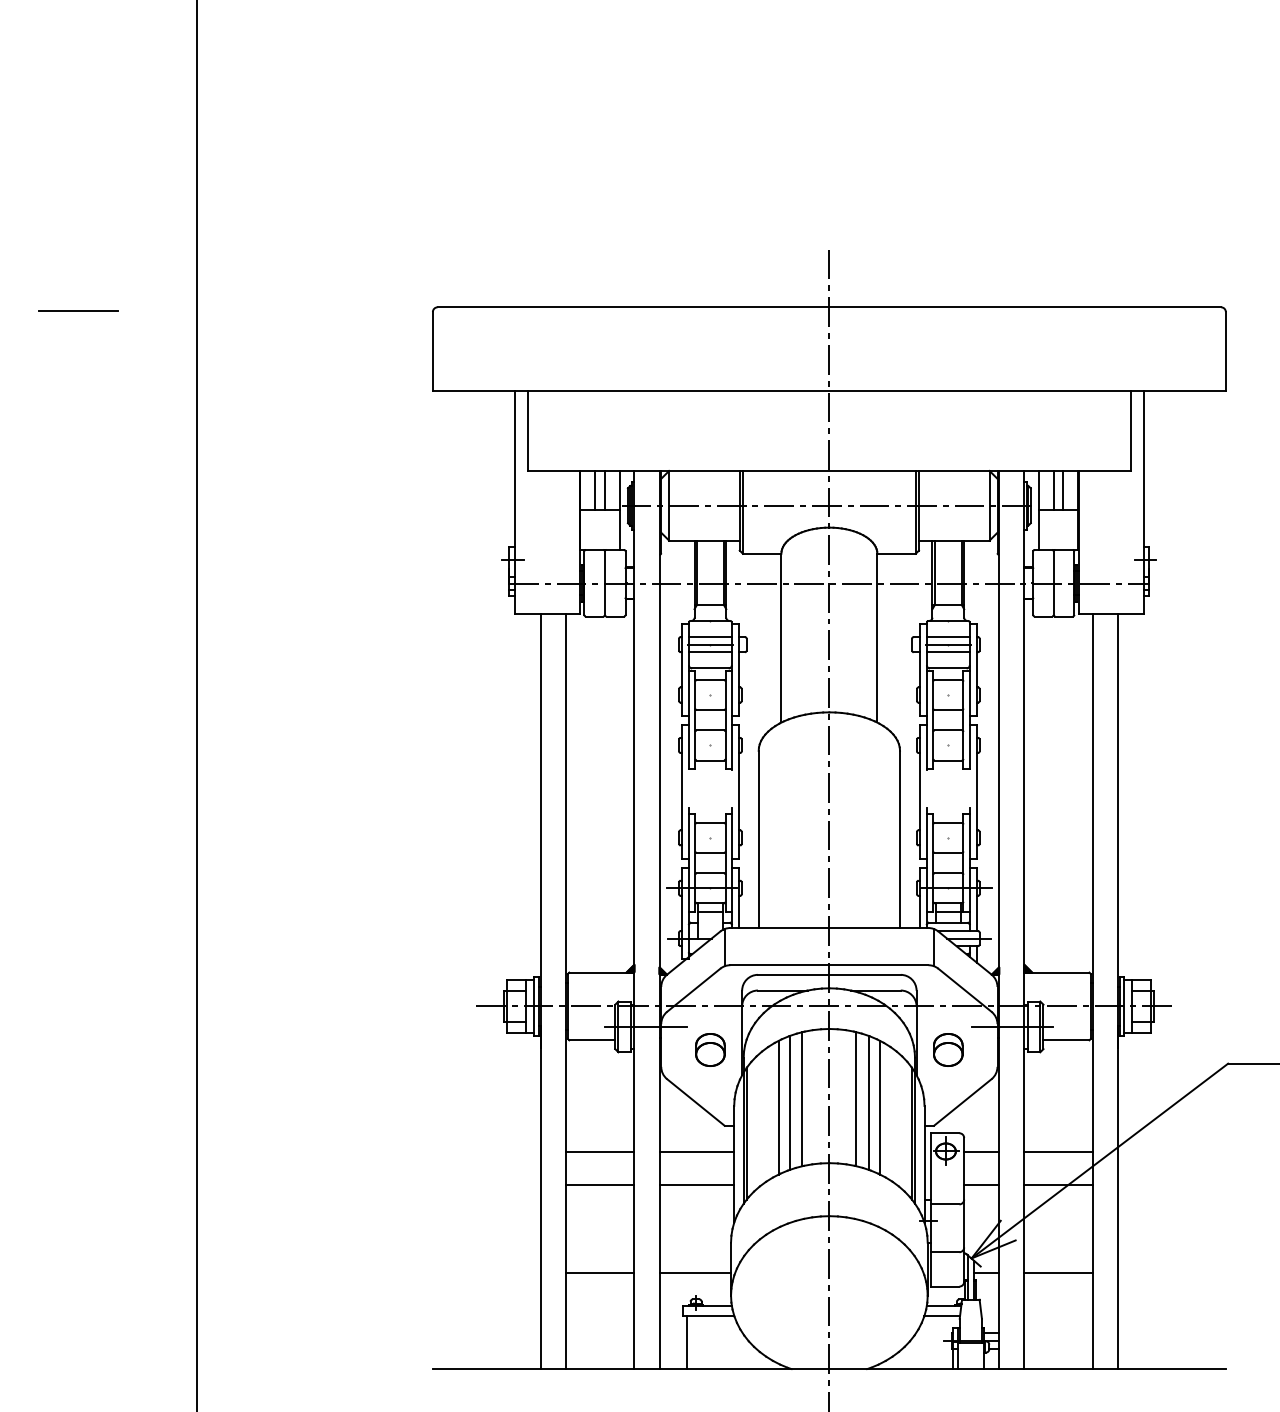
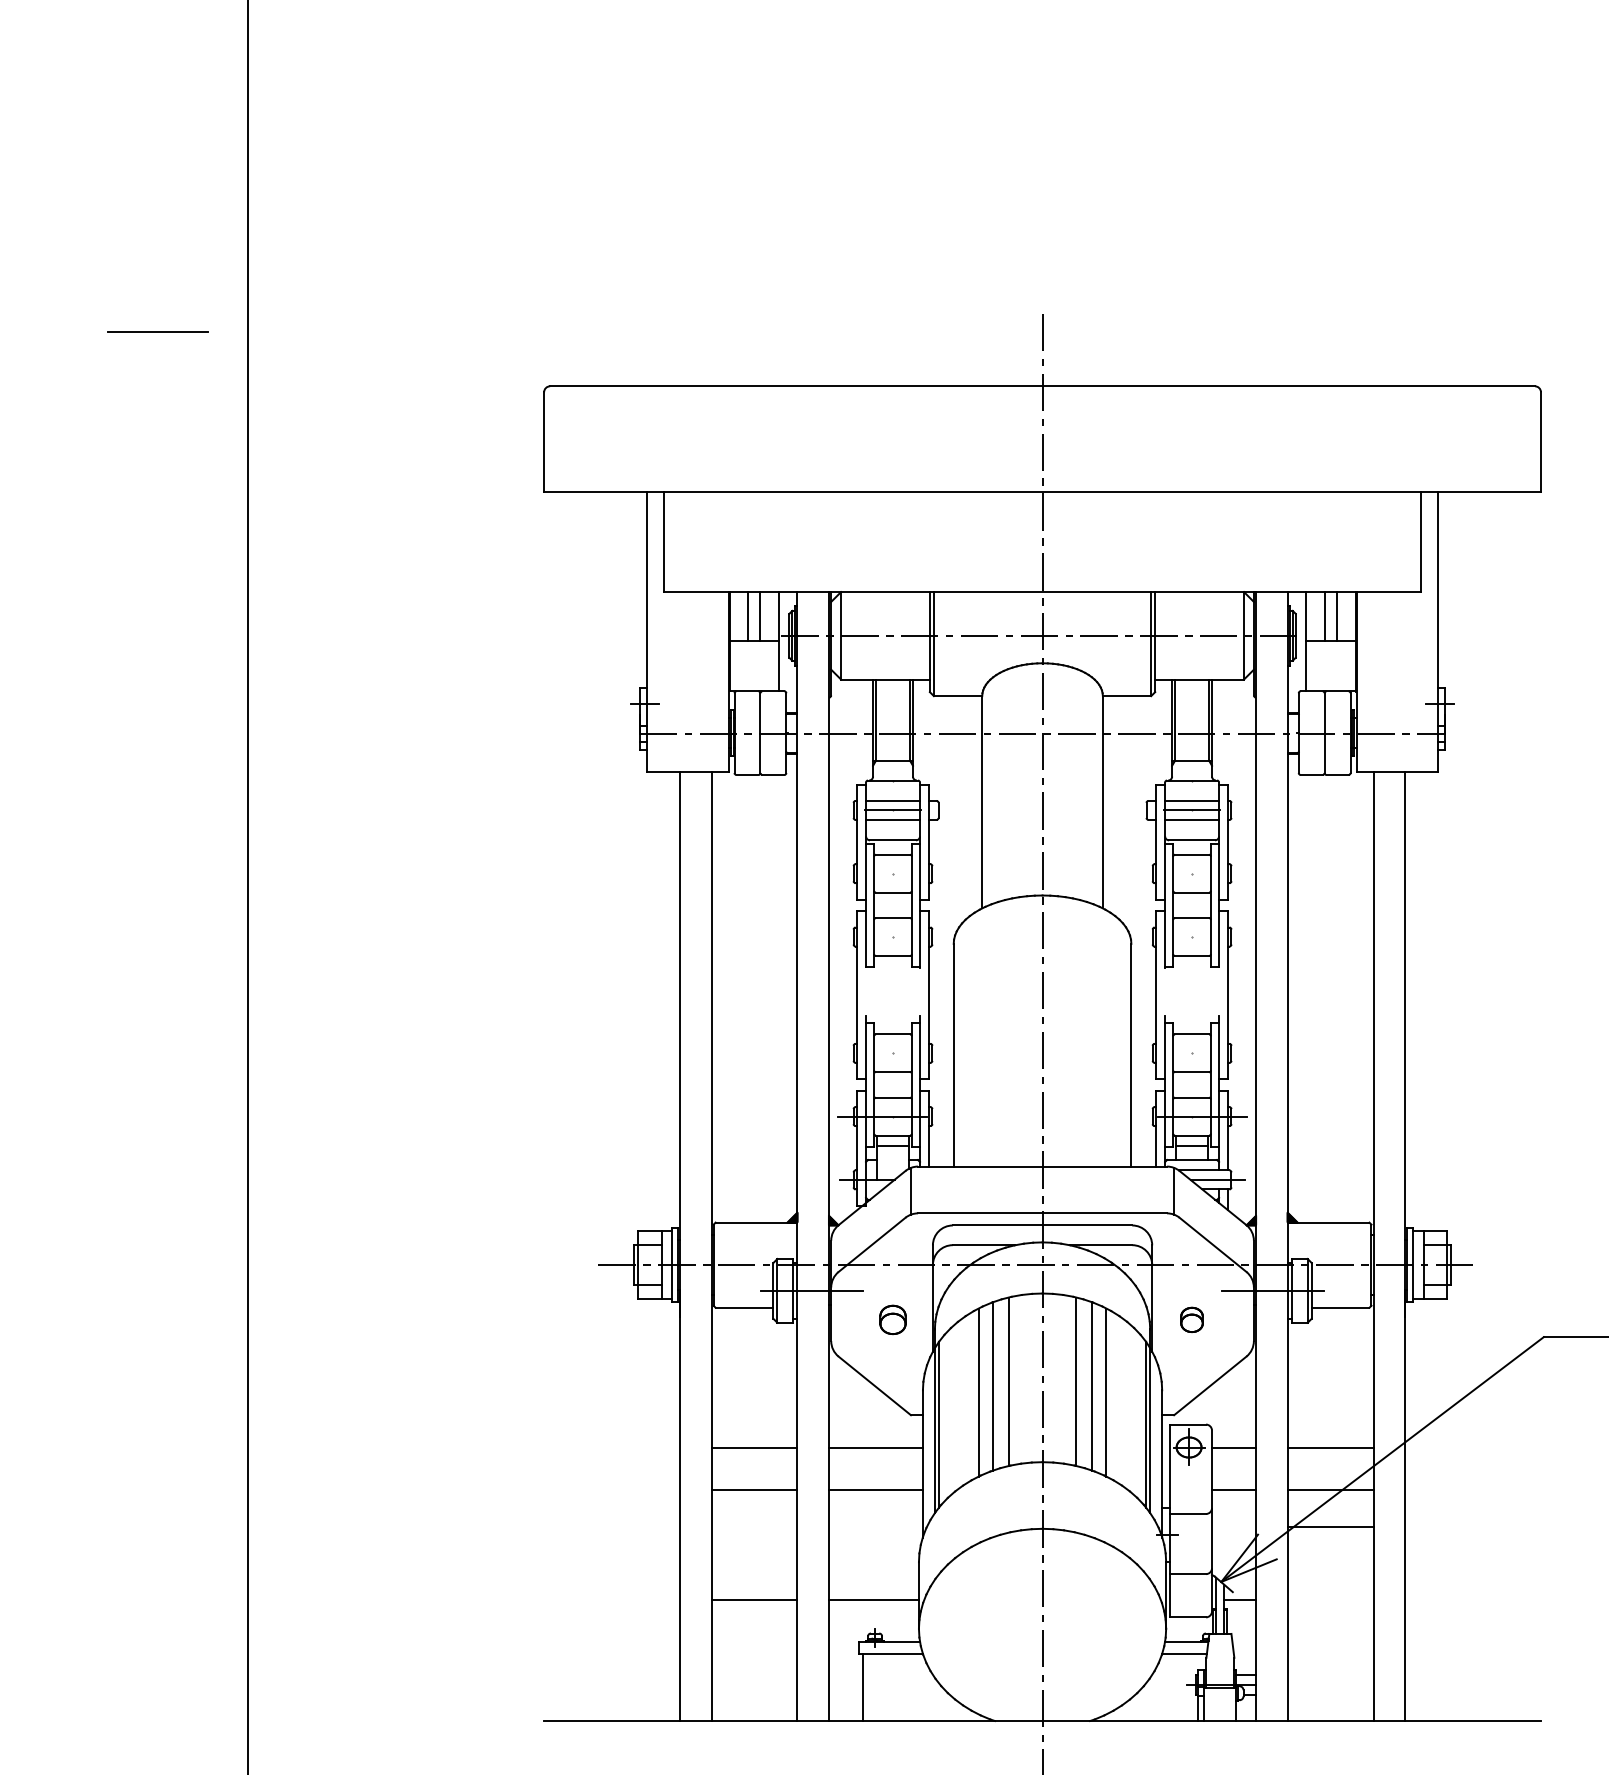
line: (77, 310) -> (157, 331), moved
part: (710, 1049) -> (892, 1319), size x0.7
part: (947, 1049) -> (1191, 1319), size x0.6
line: (1058, 1272) -> (1330, 1526), moved

